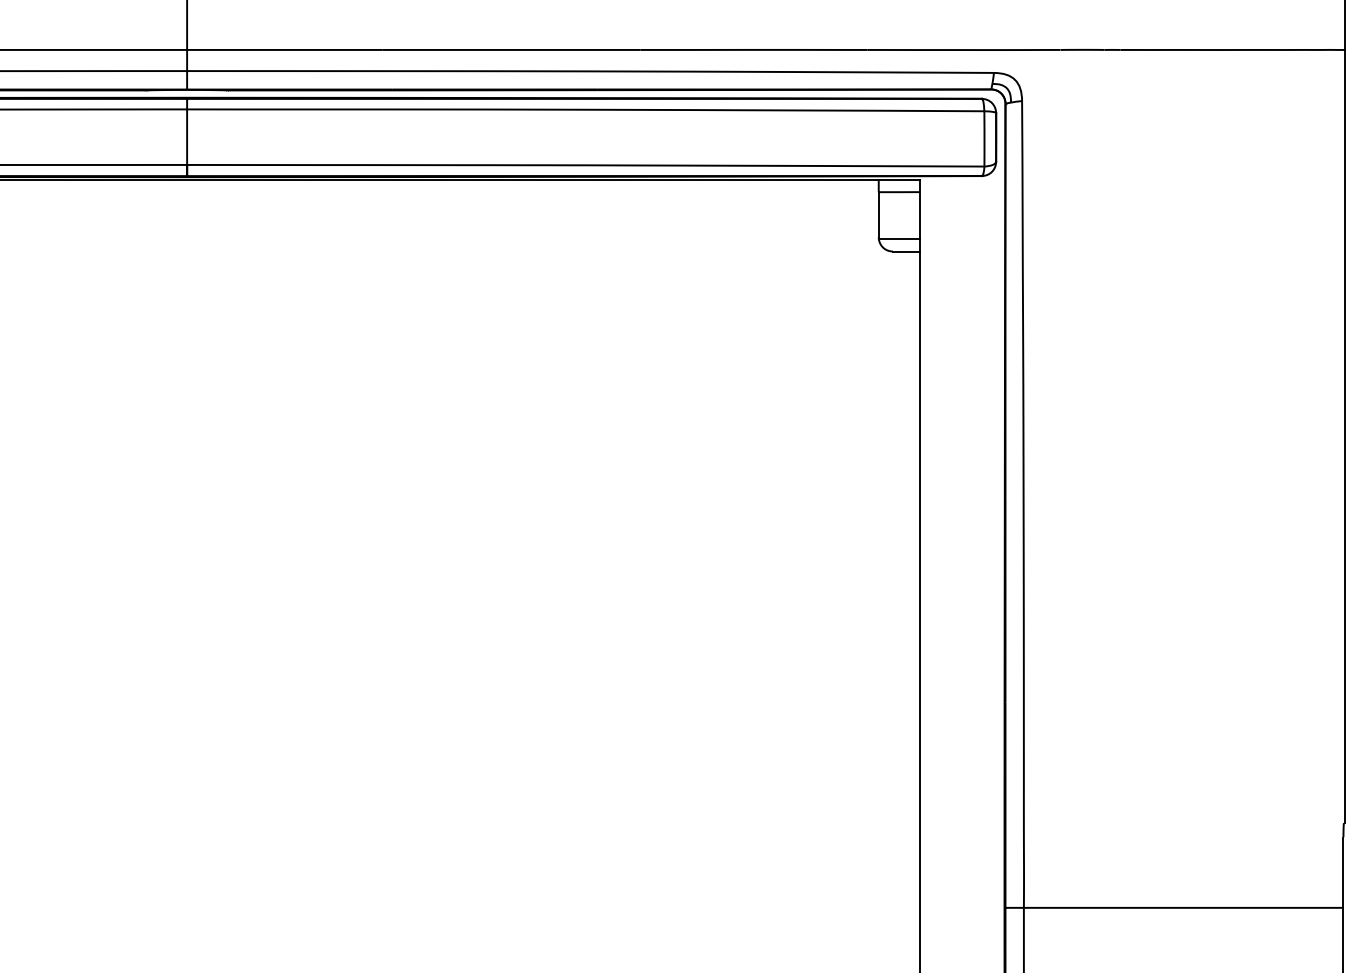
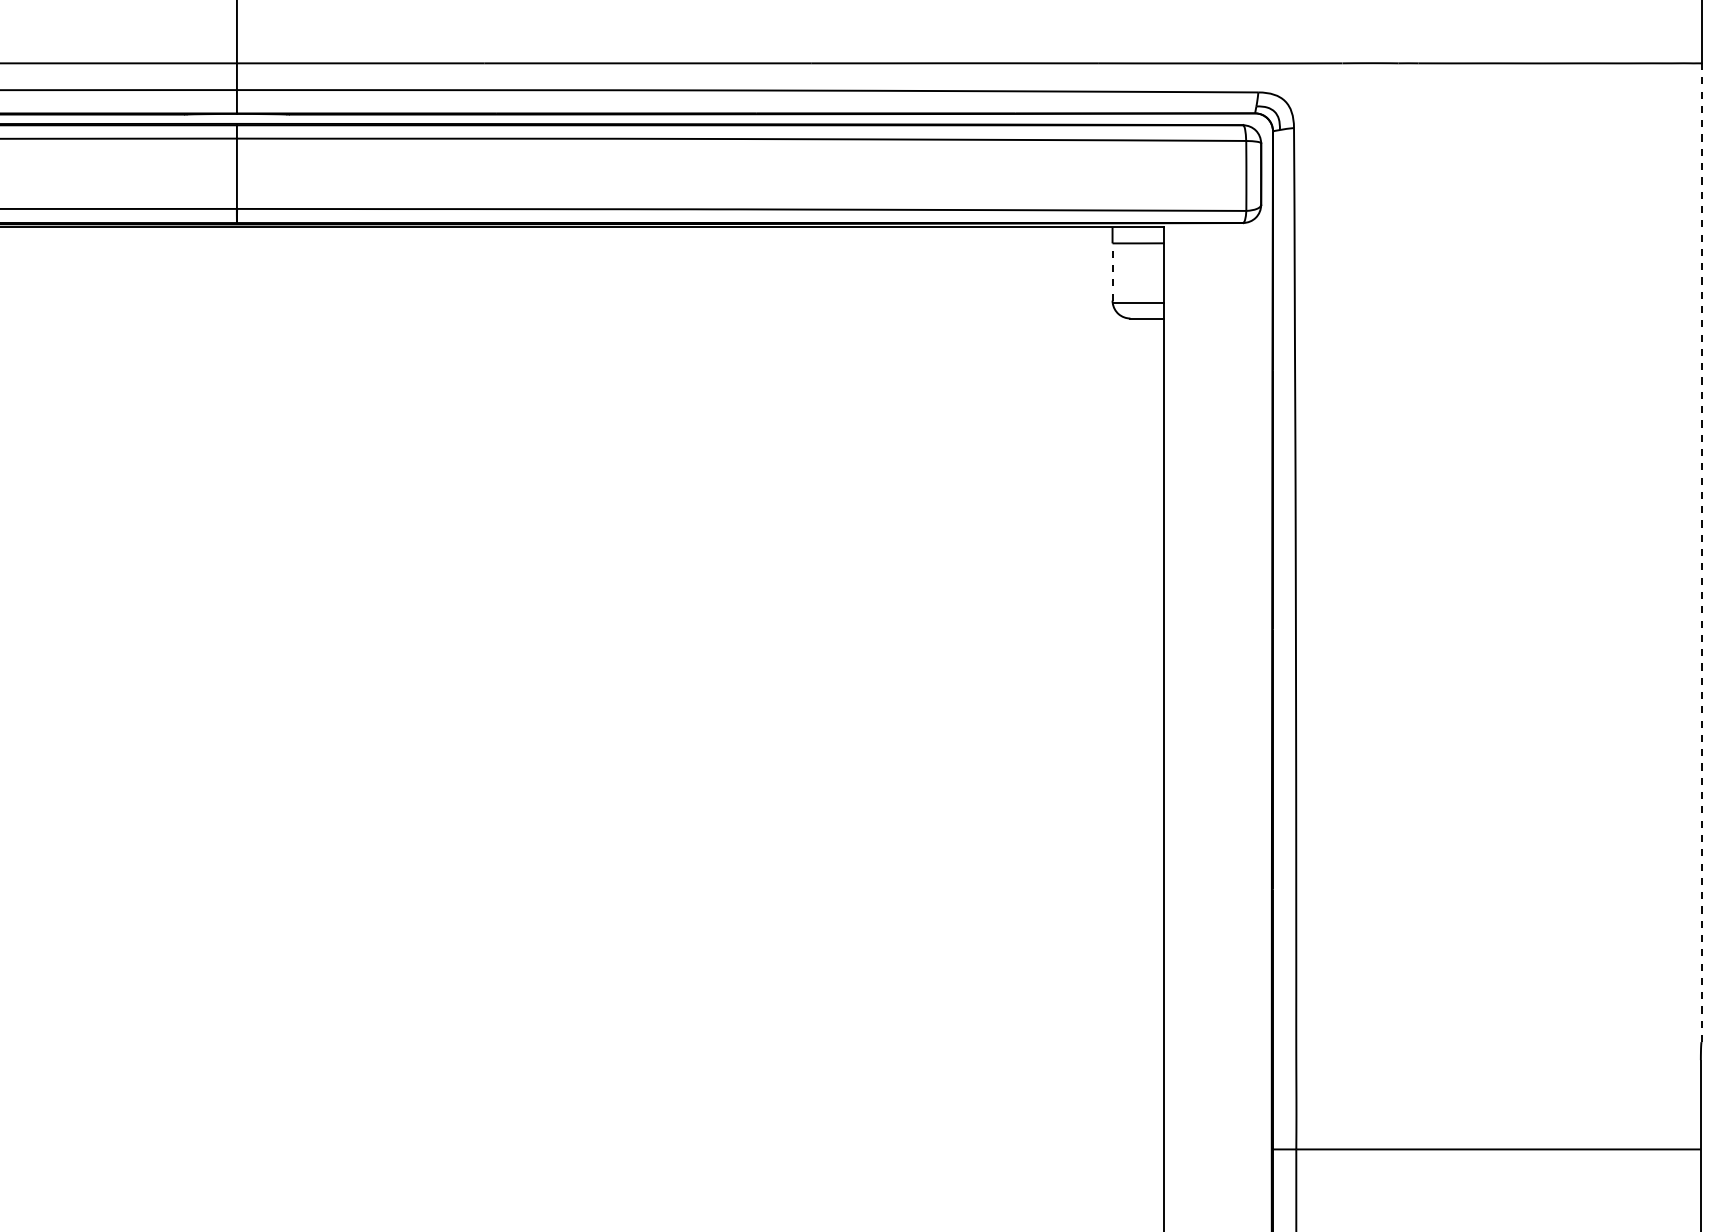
line: (878, 215) -> (1112, 272), solid -> dashed
line: (1344, 436) -> (1702, 552), solid -> dashed

